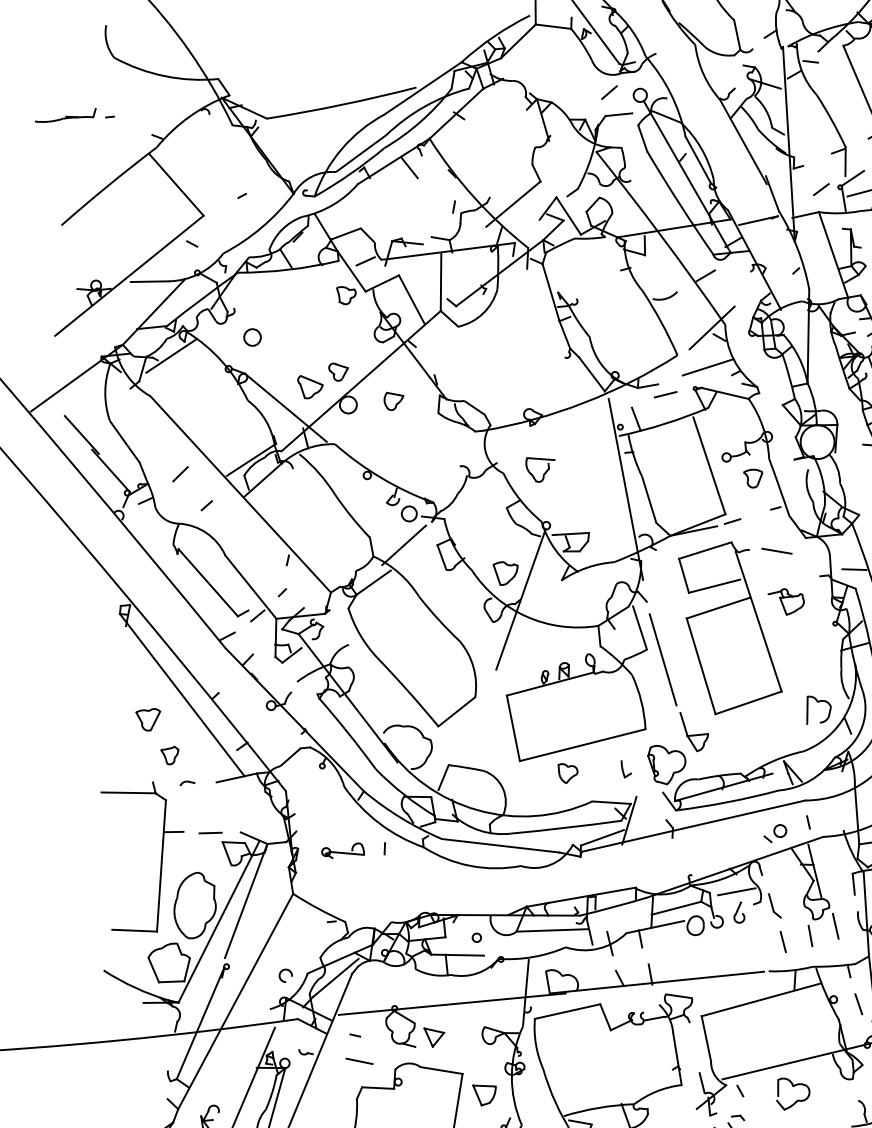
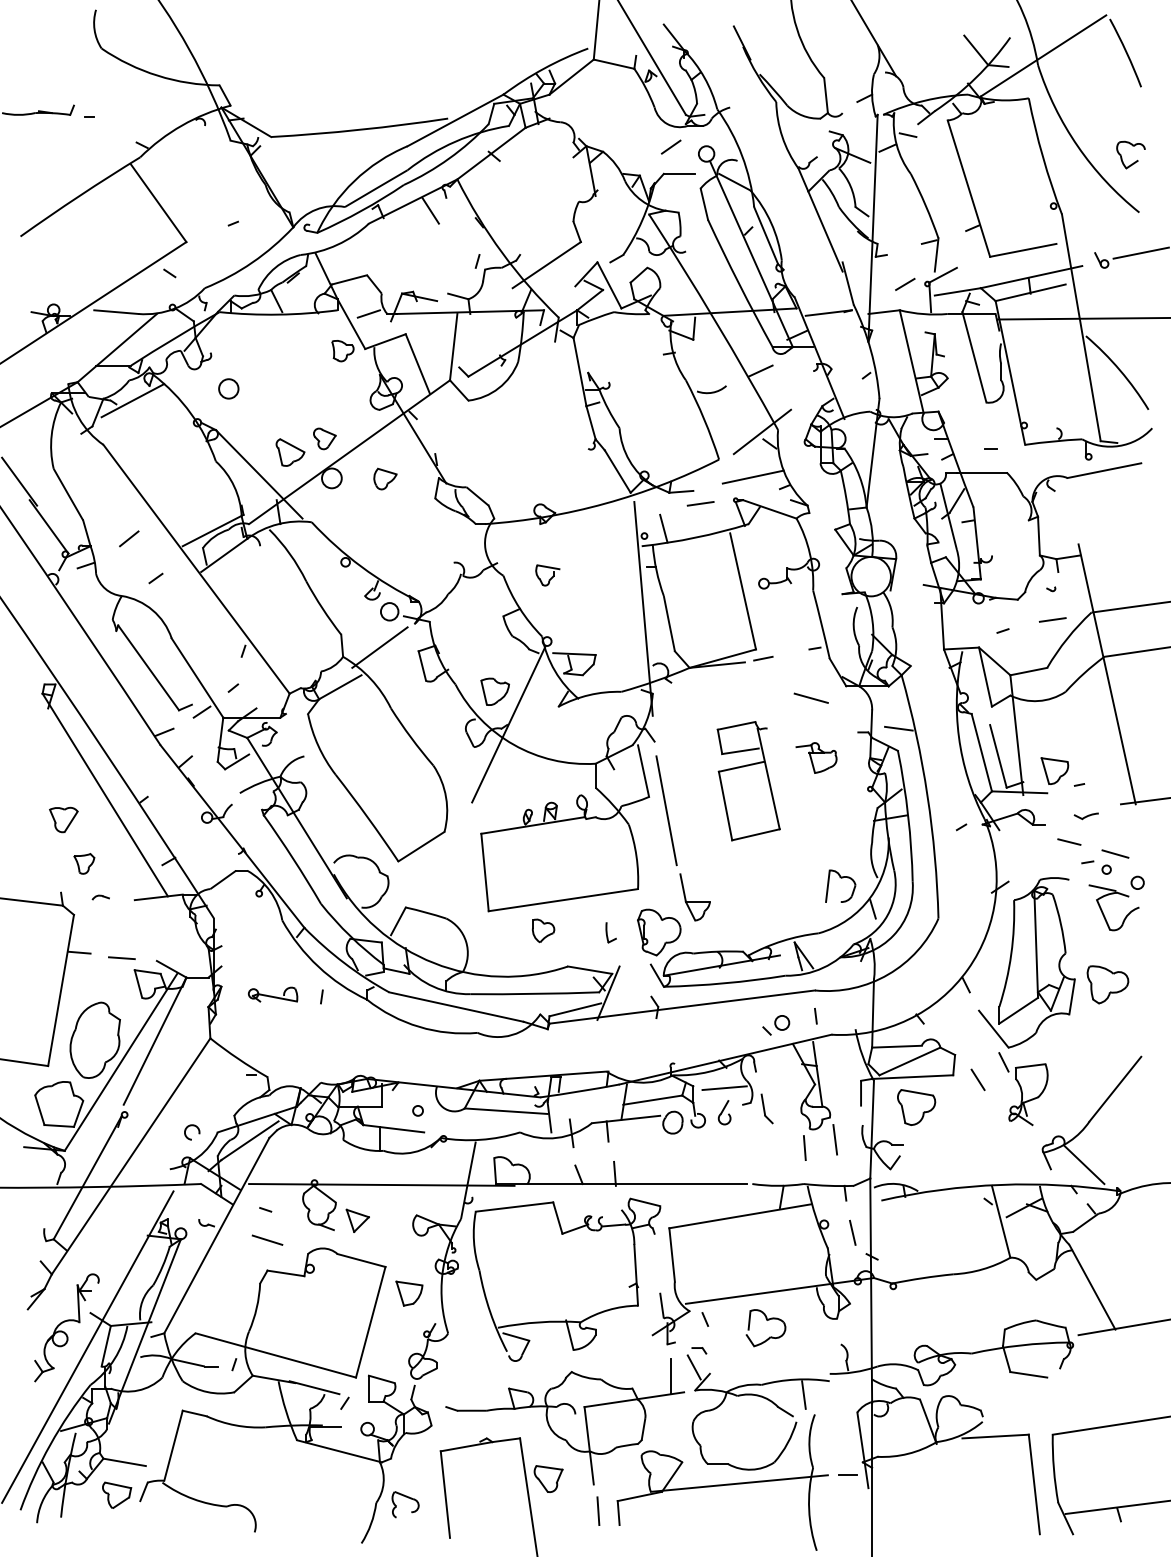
part: (540, 469) -> (547, 575), size x0.7
part: (753, 478) -> (792, 611), removed
part: (730, 626) -> (748, 780), size x0.6
line: (783, 941) -> (772, 1151), removed

